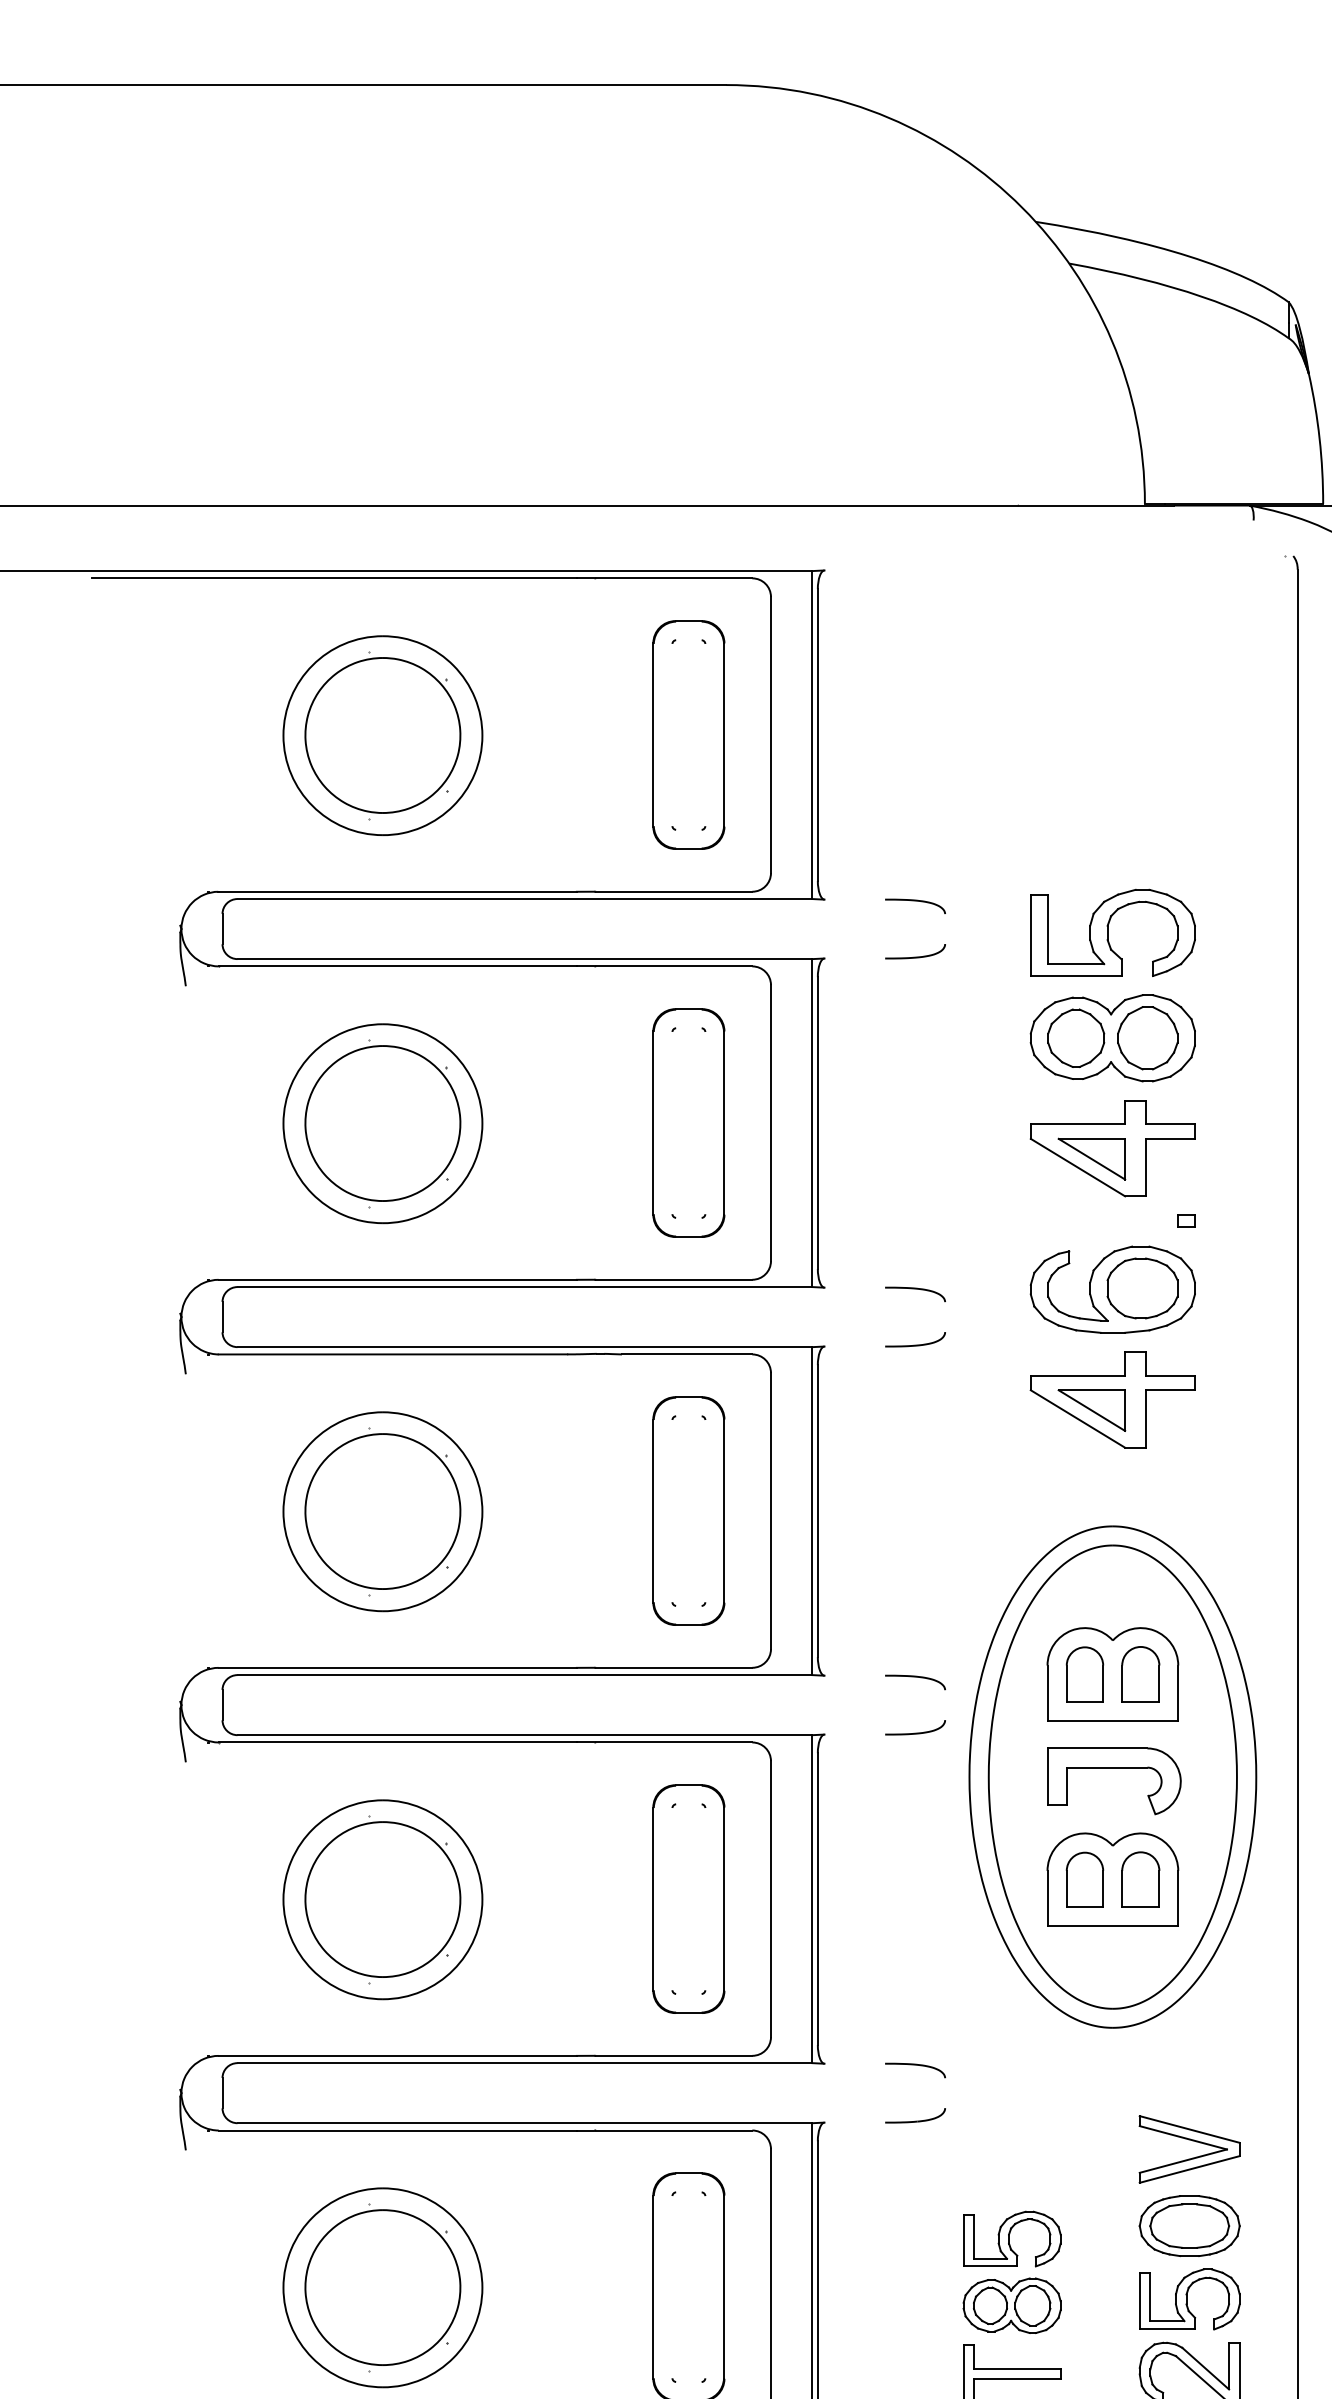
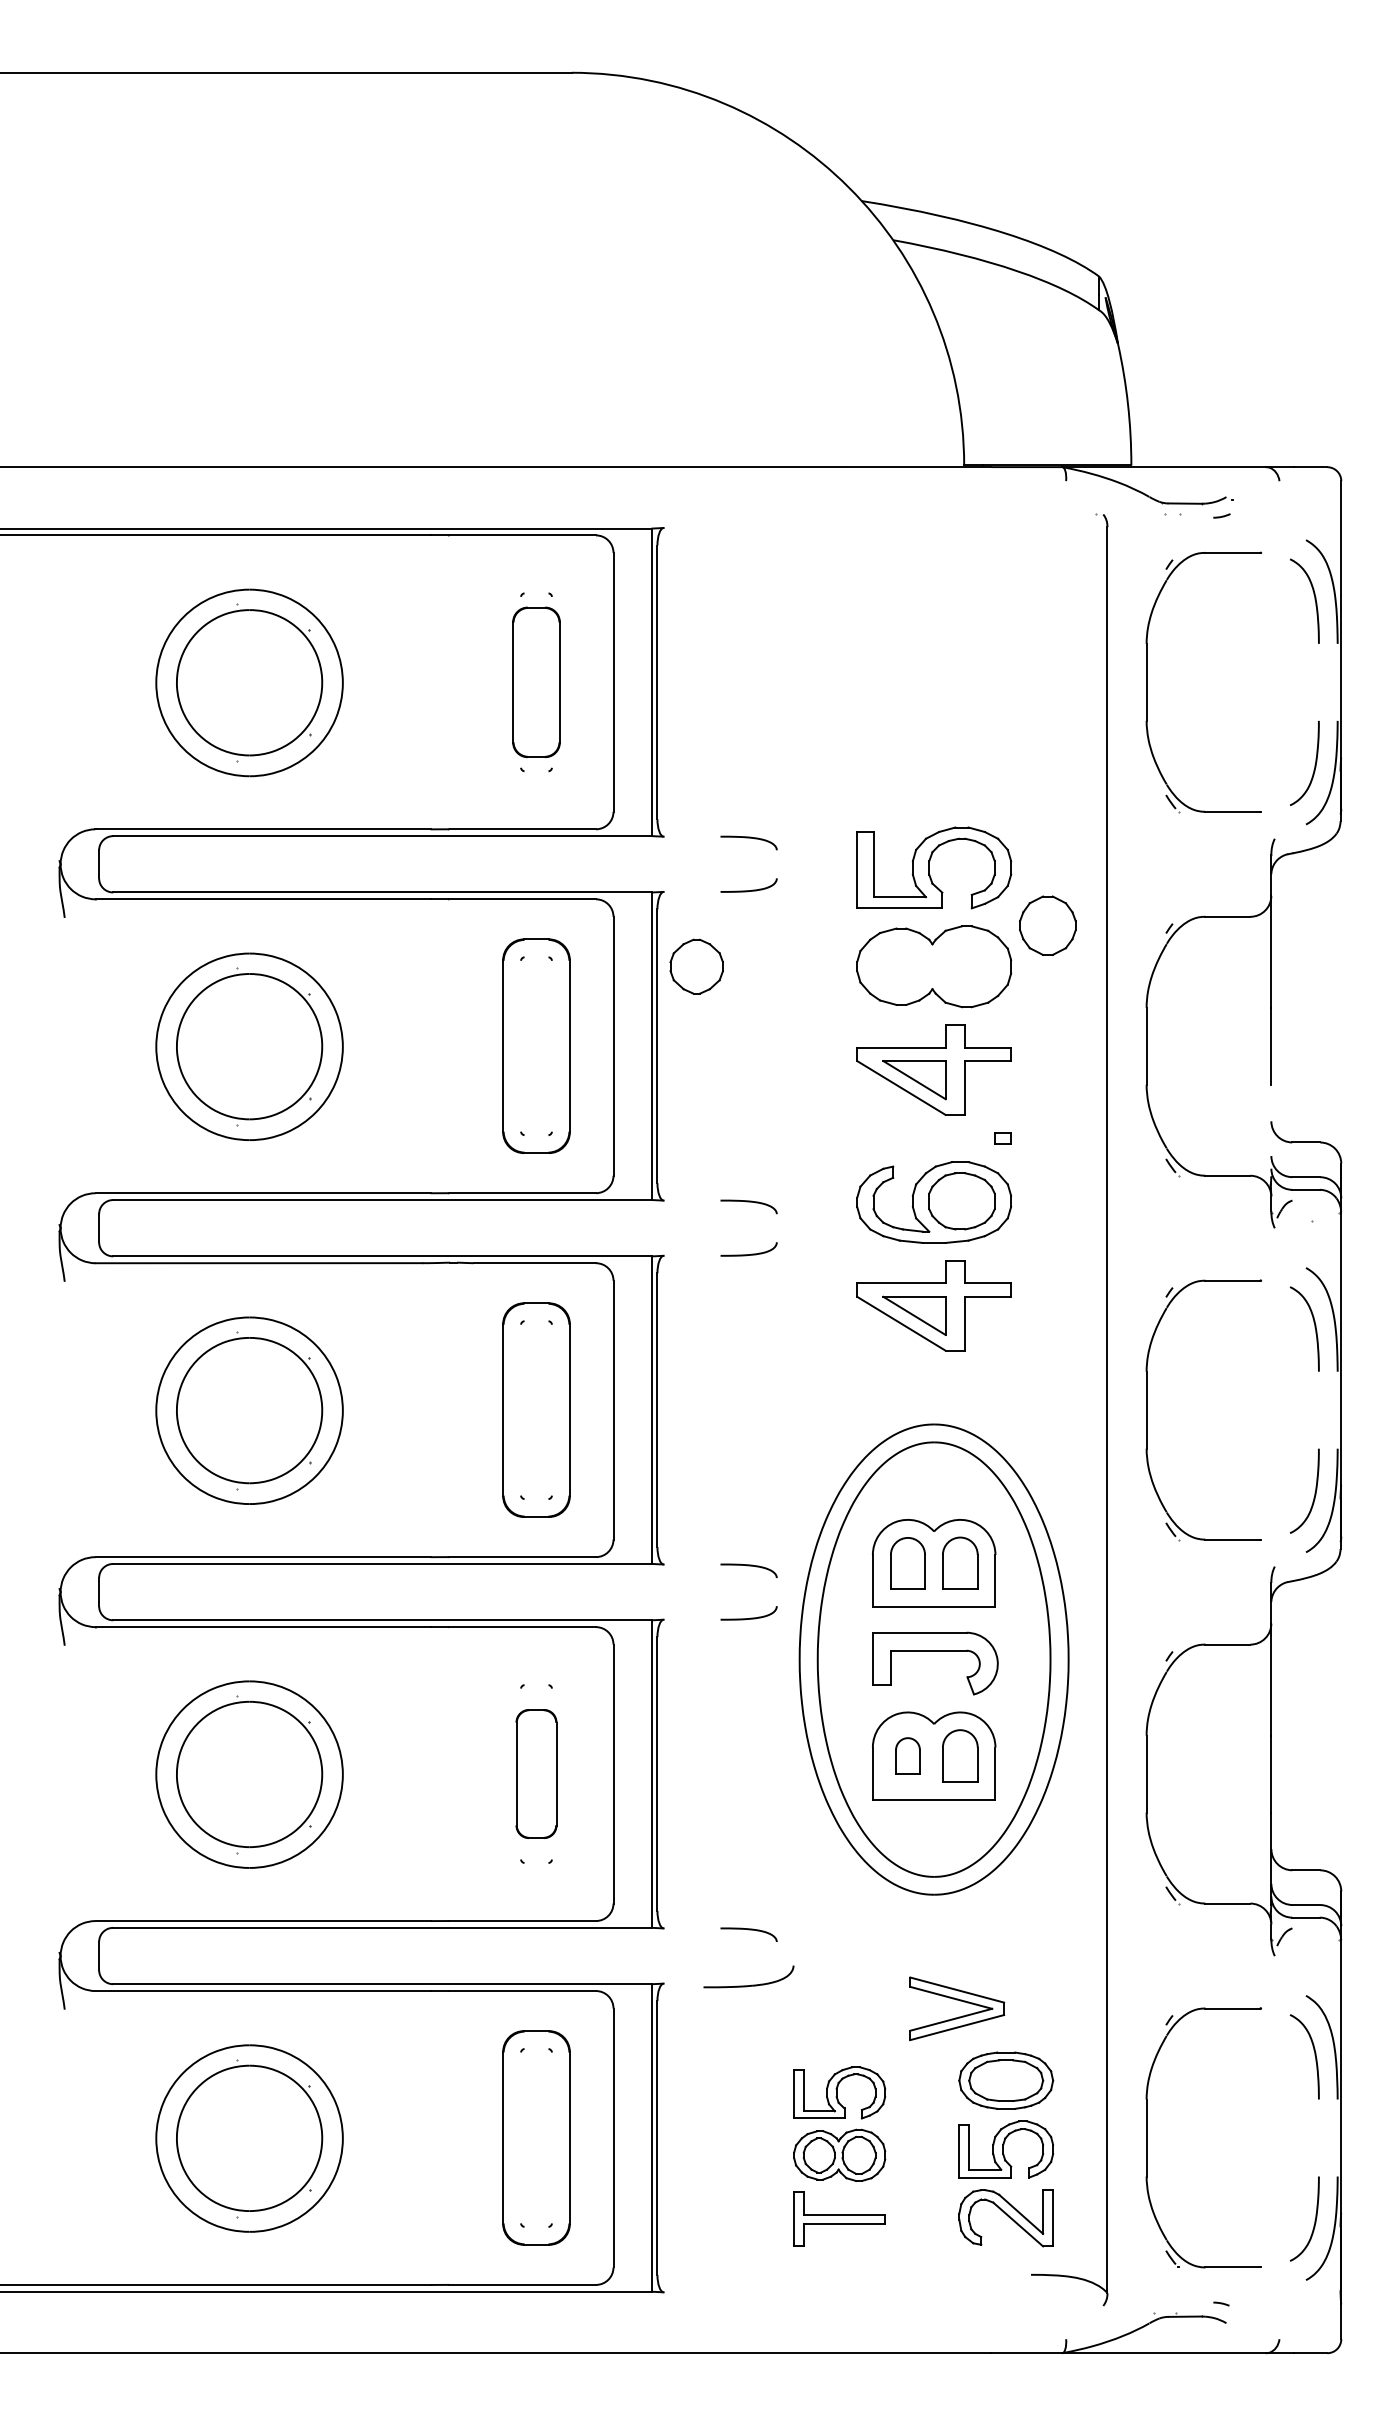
part: (688, 735) -> (536, 682), size x0.7
part: (1075, 1038) -> (696, 966), moved
part: (1147, 1038) -> (1047, 925), moved
part: (1084, 1879) -> (907, 1755), size x0.7
part: (688, 1898) -> (536, 1773), size x0.6
part: (914, 2116) -> (748, 1977), size x1.6
part: (1193, 2141) -> (960, 2001), moved

